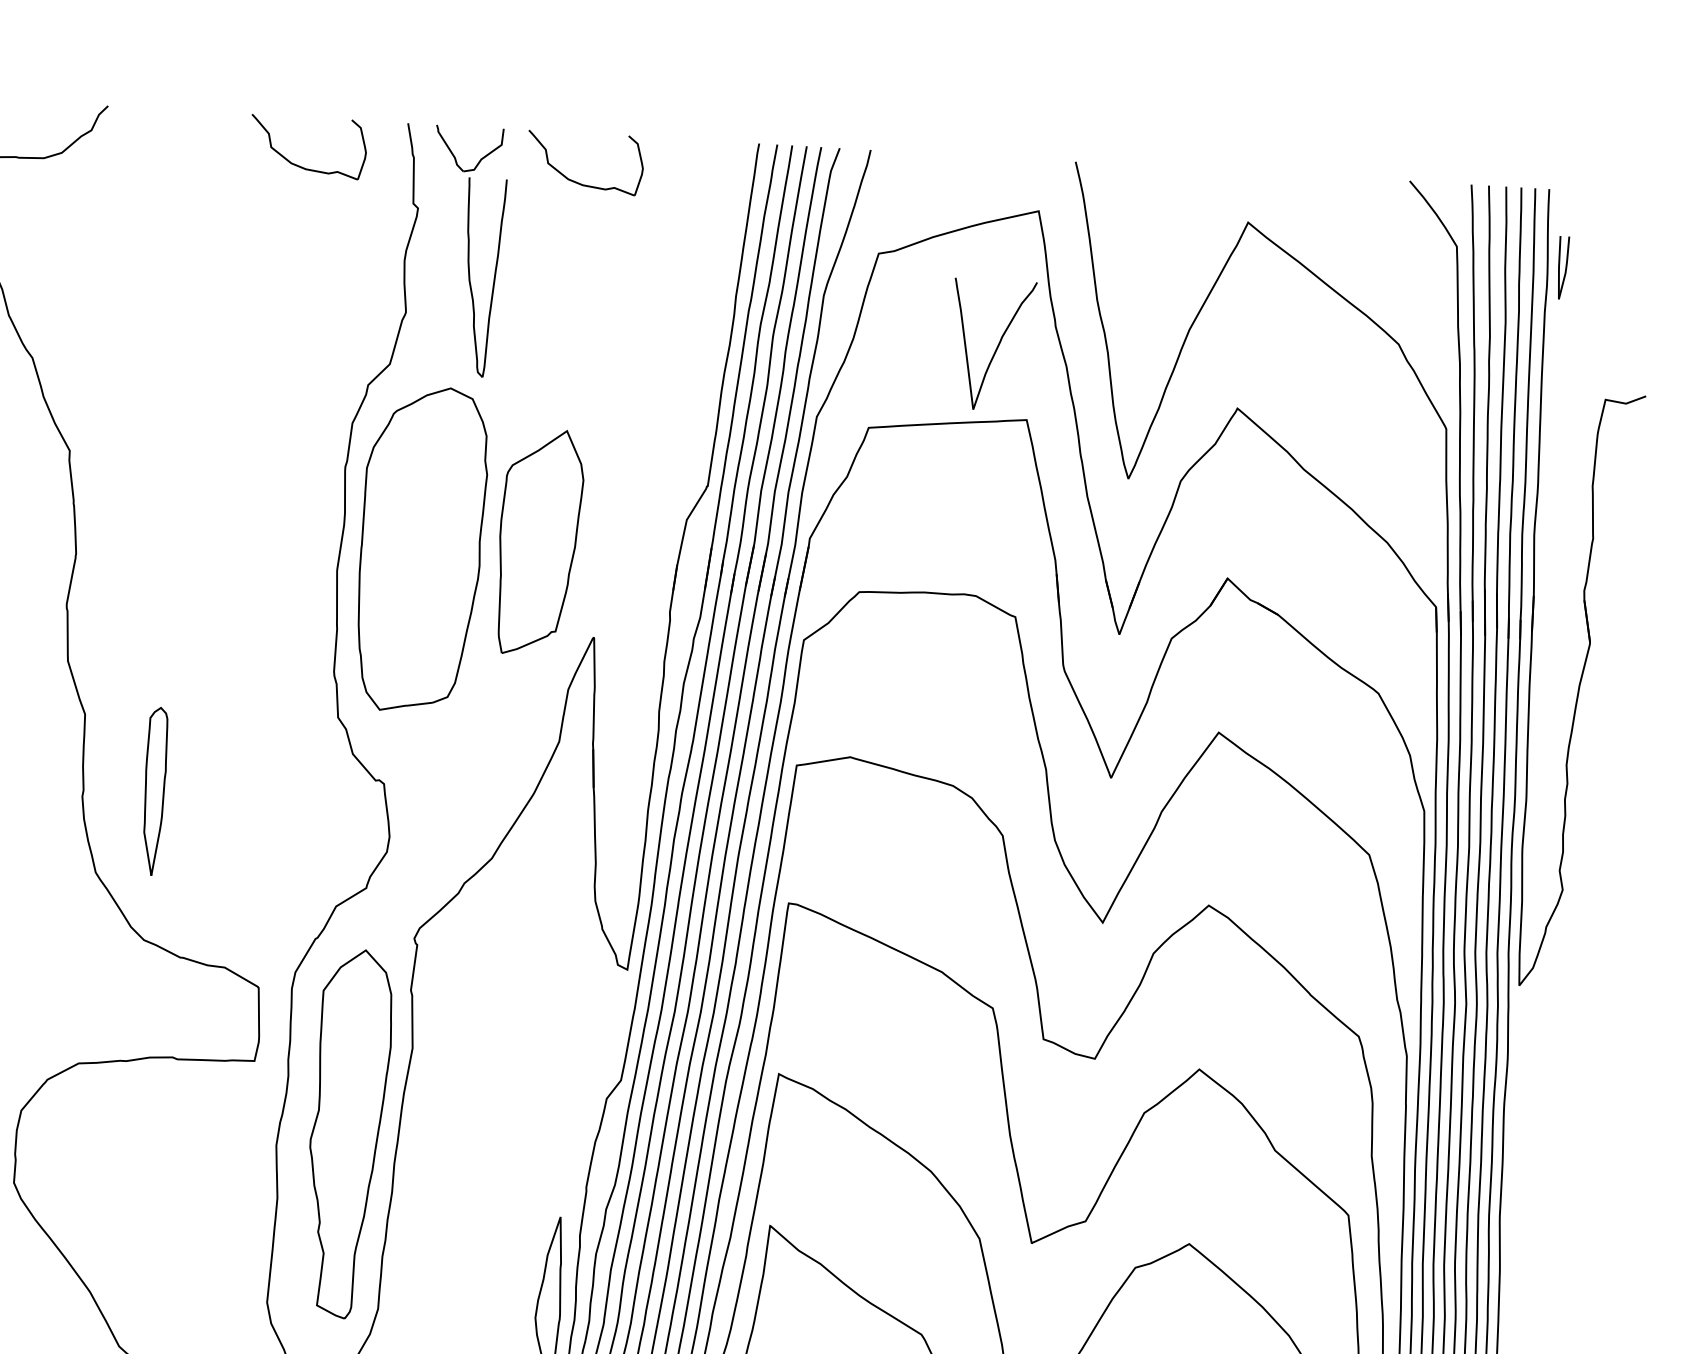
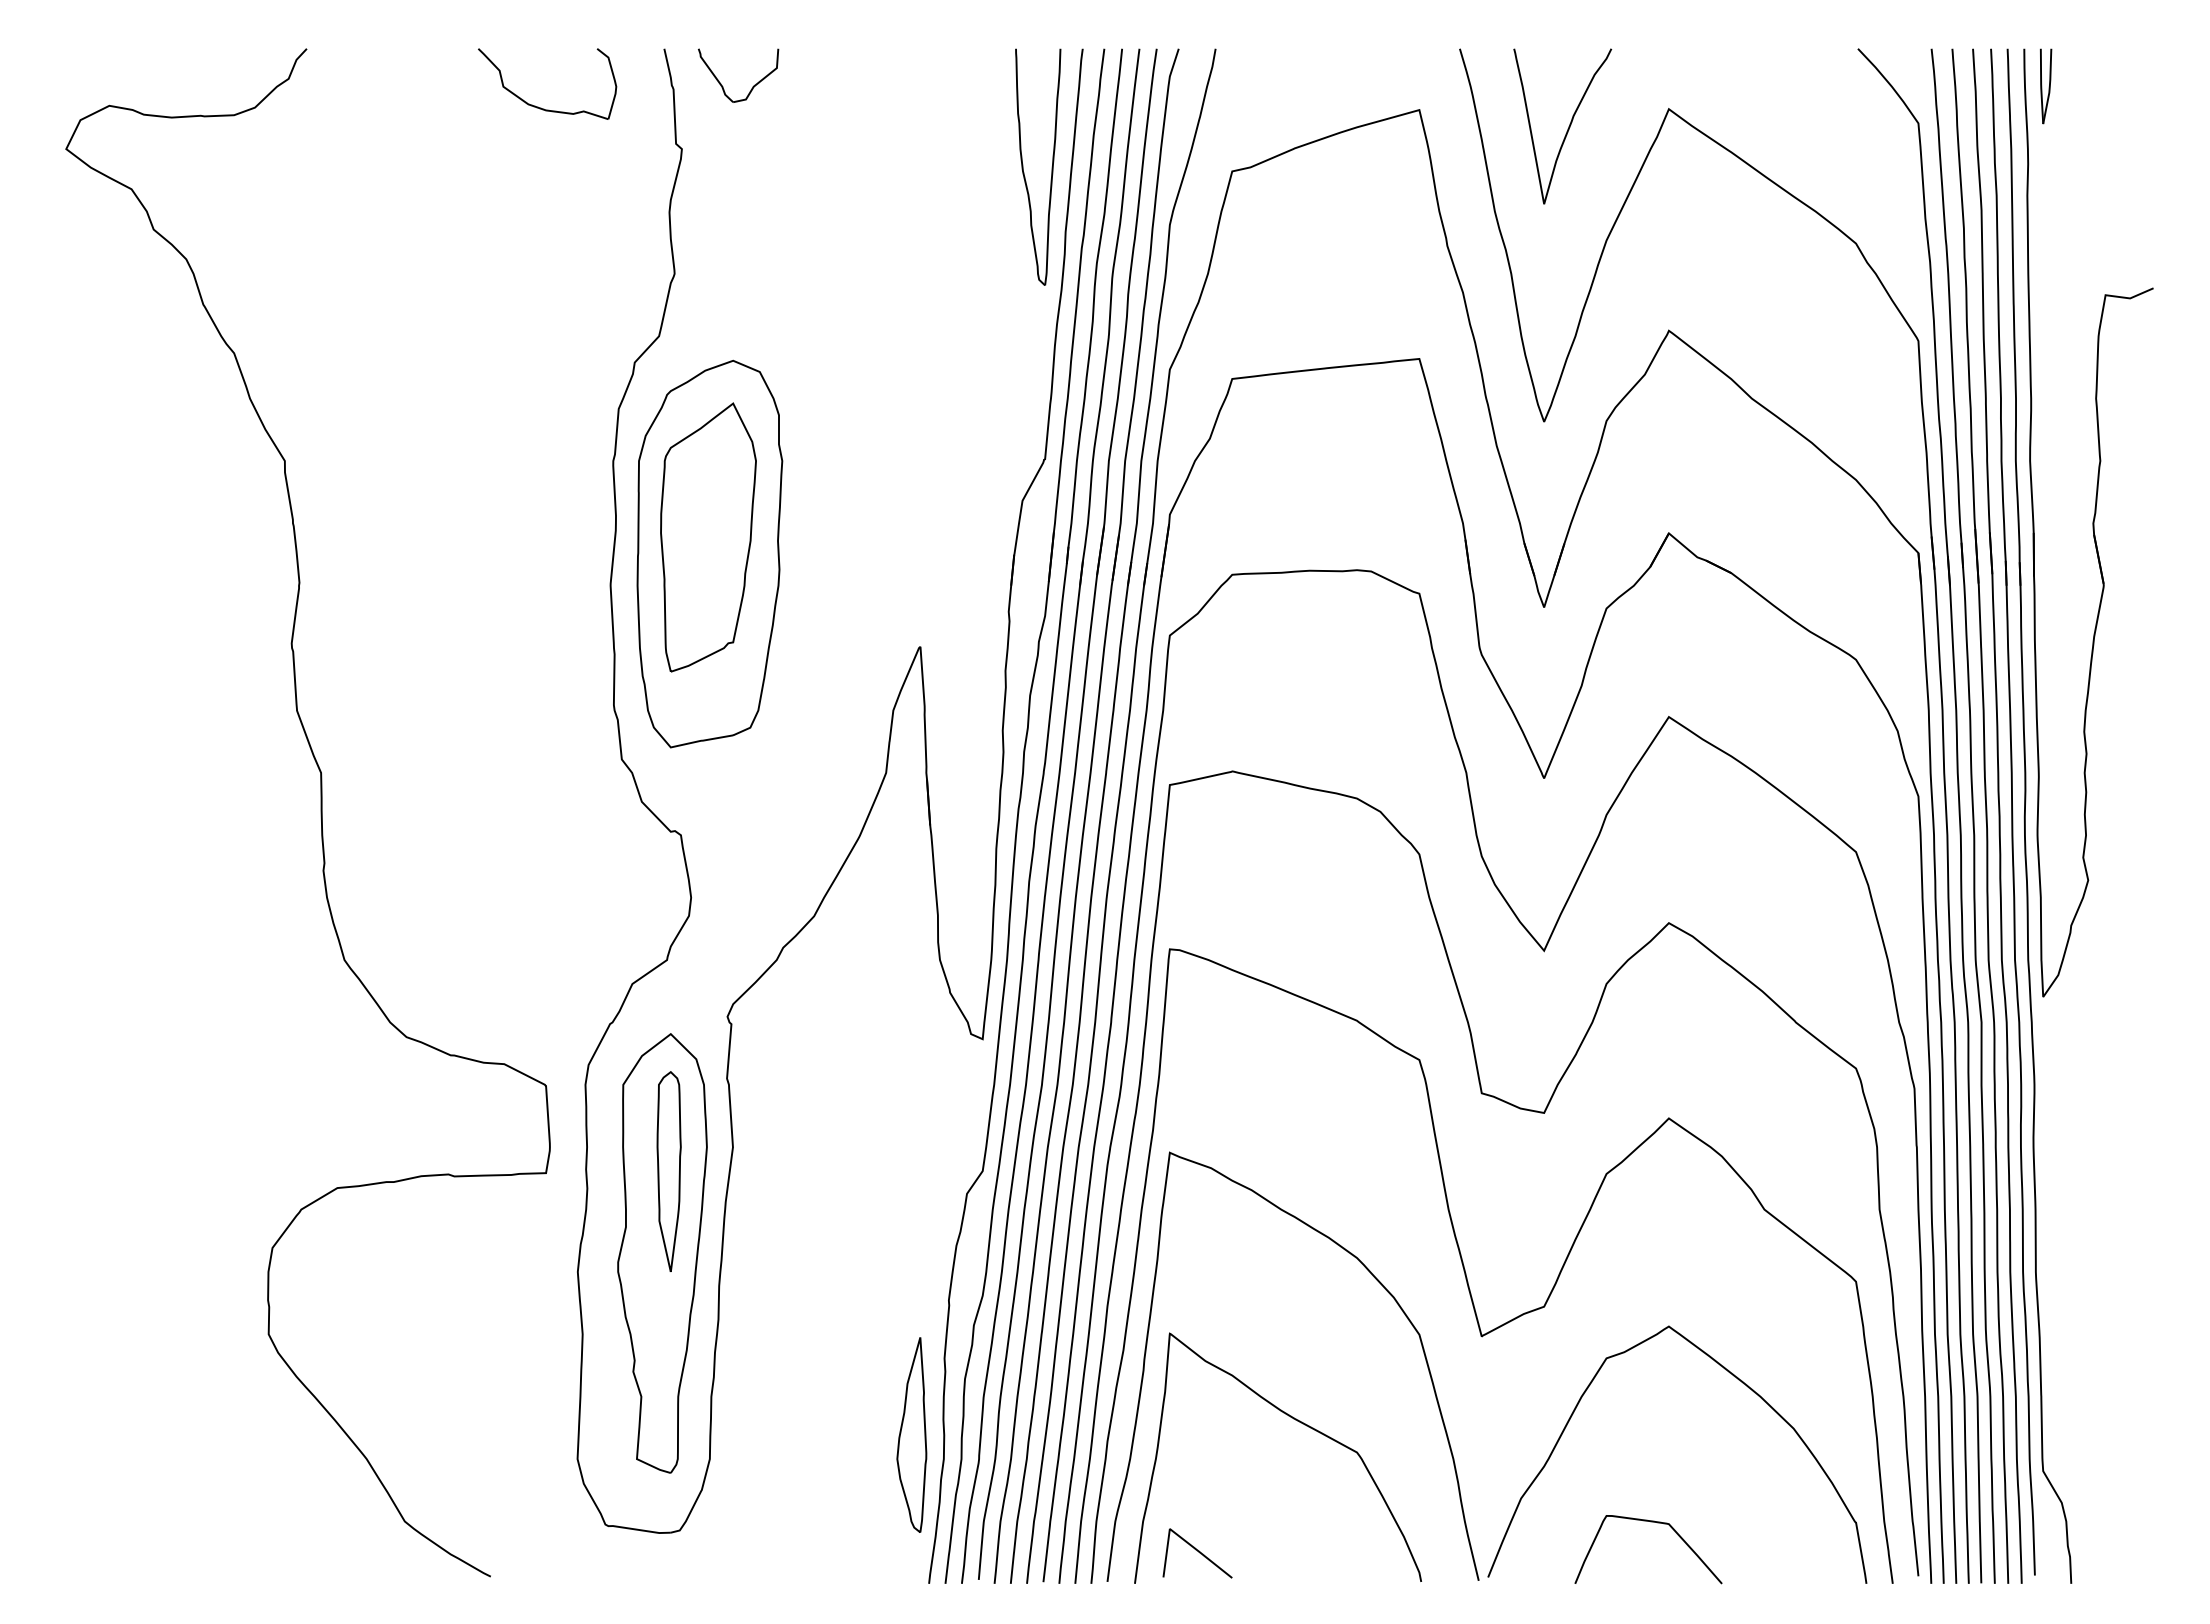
part: (576, 181) -> (868, 106), removed
part: (1563, 267) -> (2046, 86), moved
part: (493, 277) -> (1051, 166), moved
curve: (996, 347) -> (1567, 128), moved
part: (539, 542) -> (708, 537), moved
part: (154, 791) -> (668, 1171), moved

